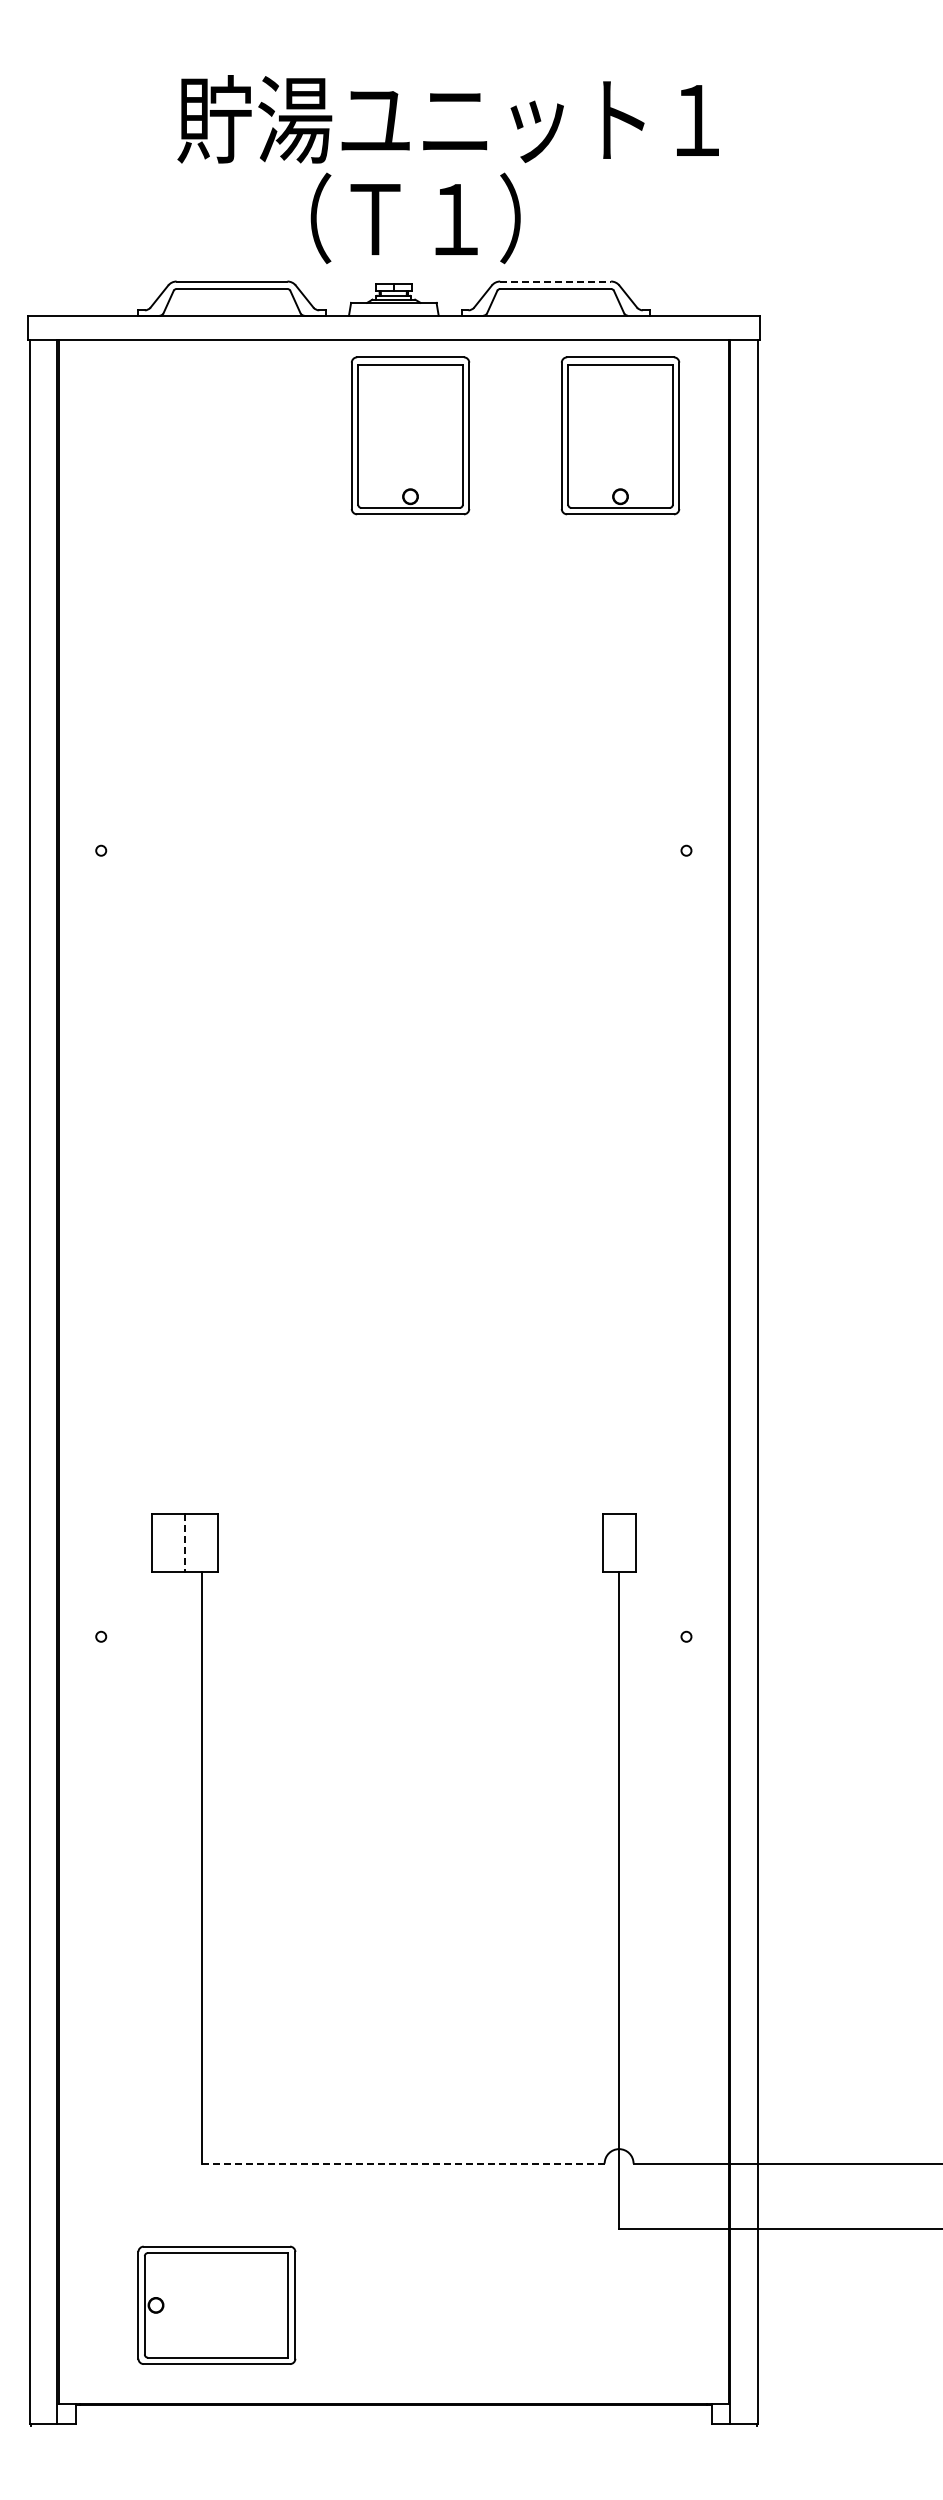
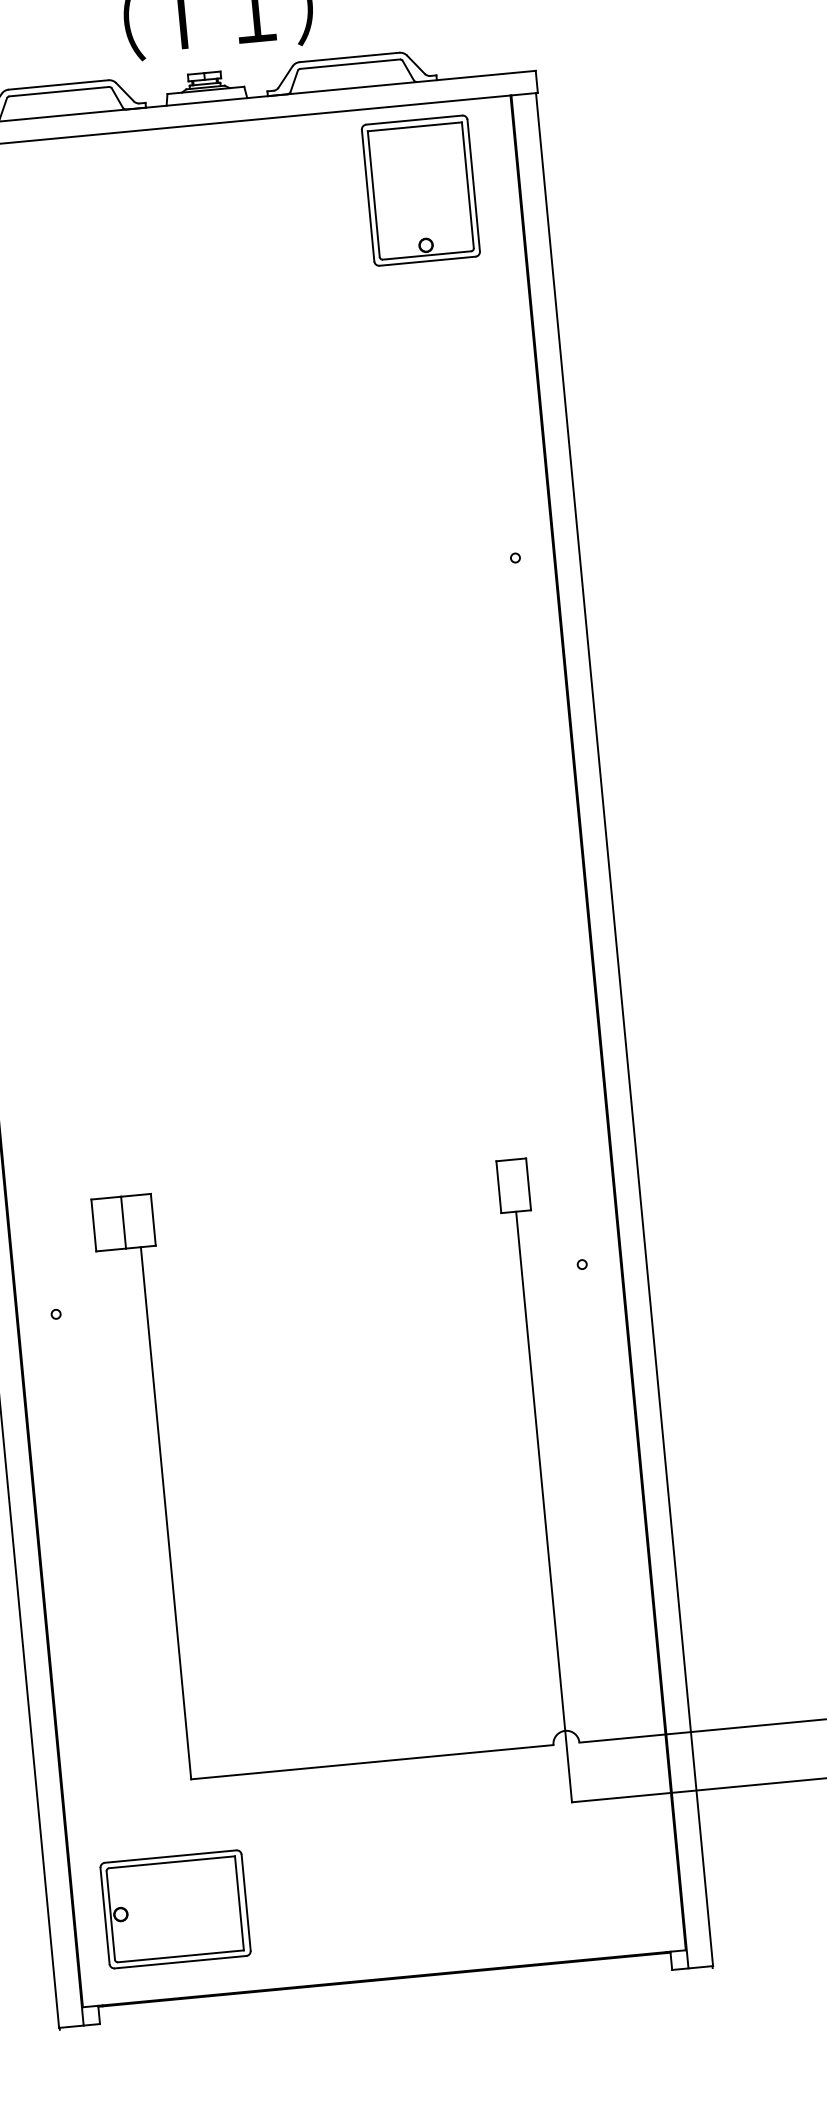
line: (556, 281) -> (350, 57), dashed -> solid
part: (410, 435) -> (232, 208), removed
line: (185, 1542) -> (123, 1222), dashed -> solid
line: (403, 2163) -> (372, 1762), dashed -> solid
part: (216, 2304) -> (175, 1908), moved

